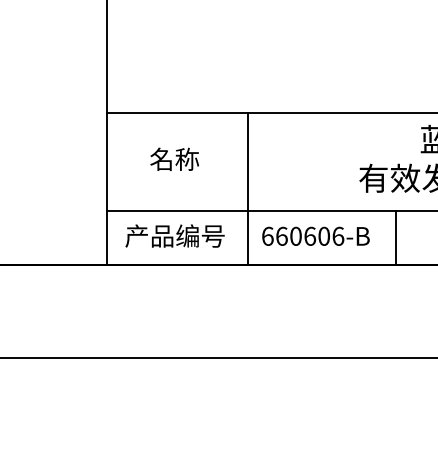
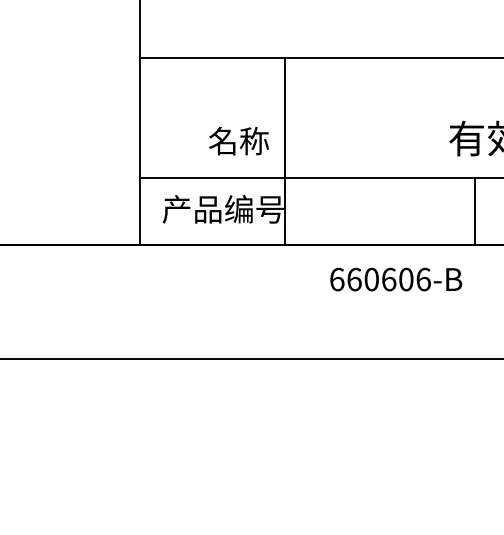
text: (174, 158) -> (238, 140), moved
line: (247, 188) -> (285, 151), moved
text: (315, 235) -> (395, 278), moved
line: (396, 237) -> (475, 211), moved

